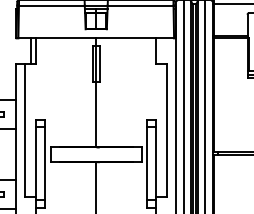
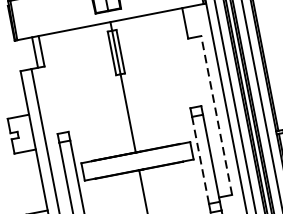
line: (167, 129) -> (216, 114), solid -> dashed
line: (147, 163) -> (200, 159), solid -> dashed

